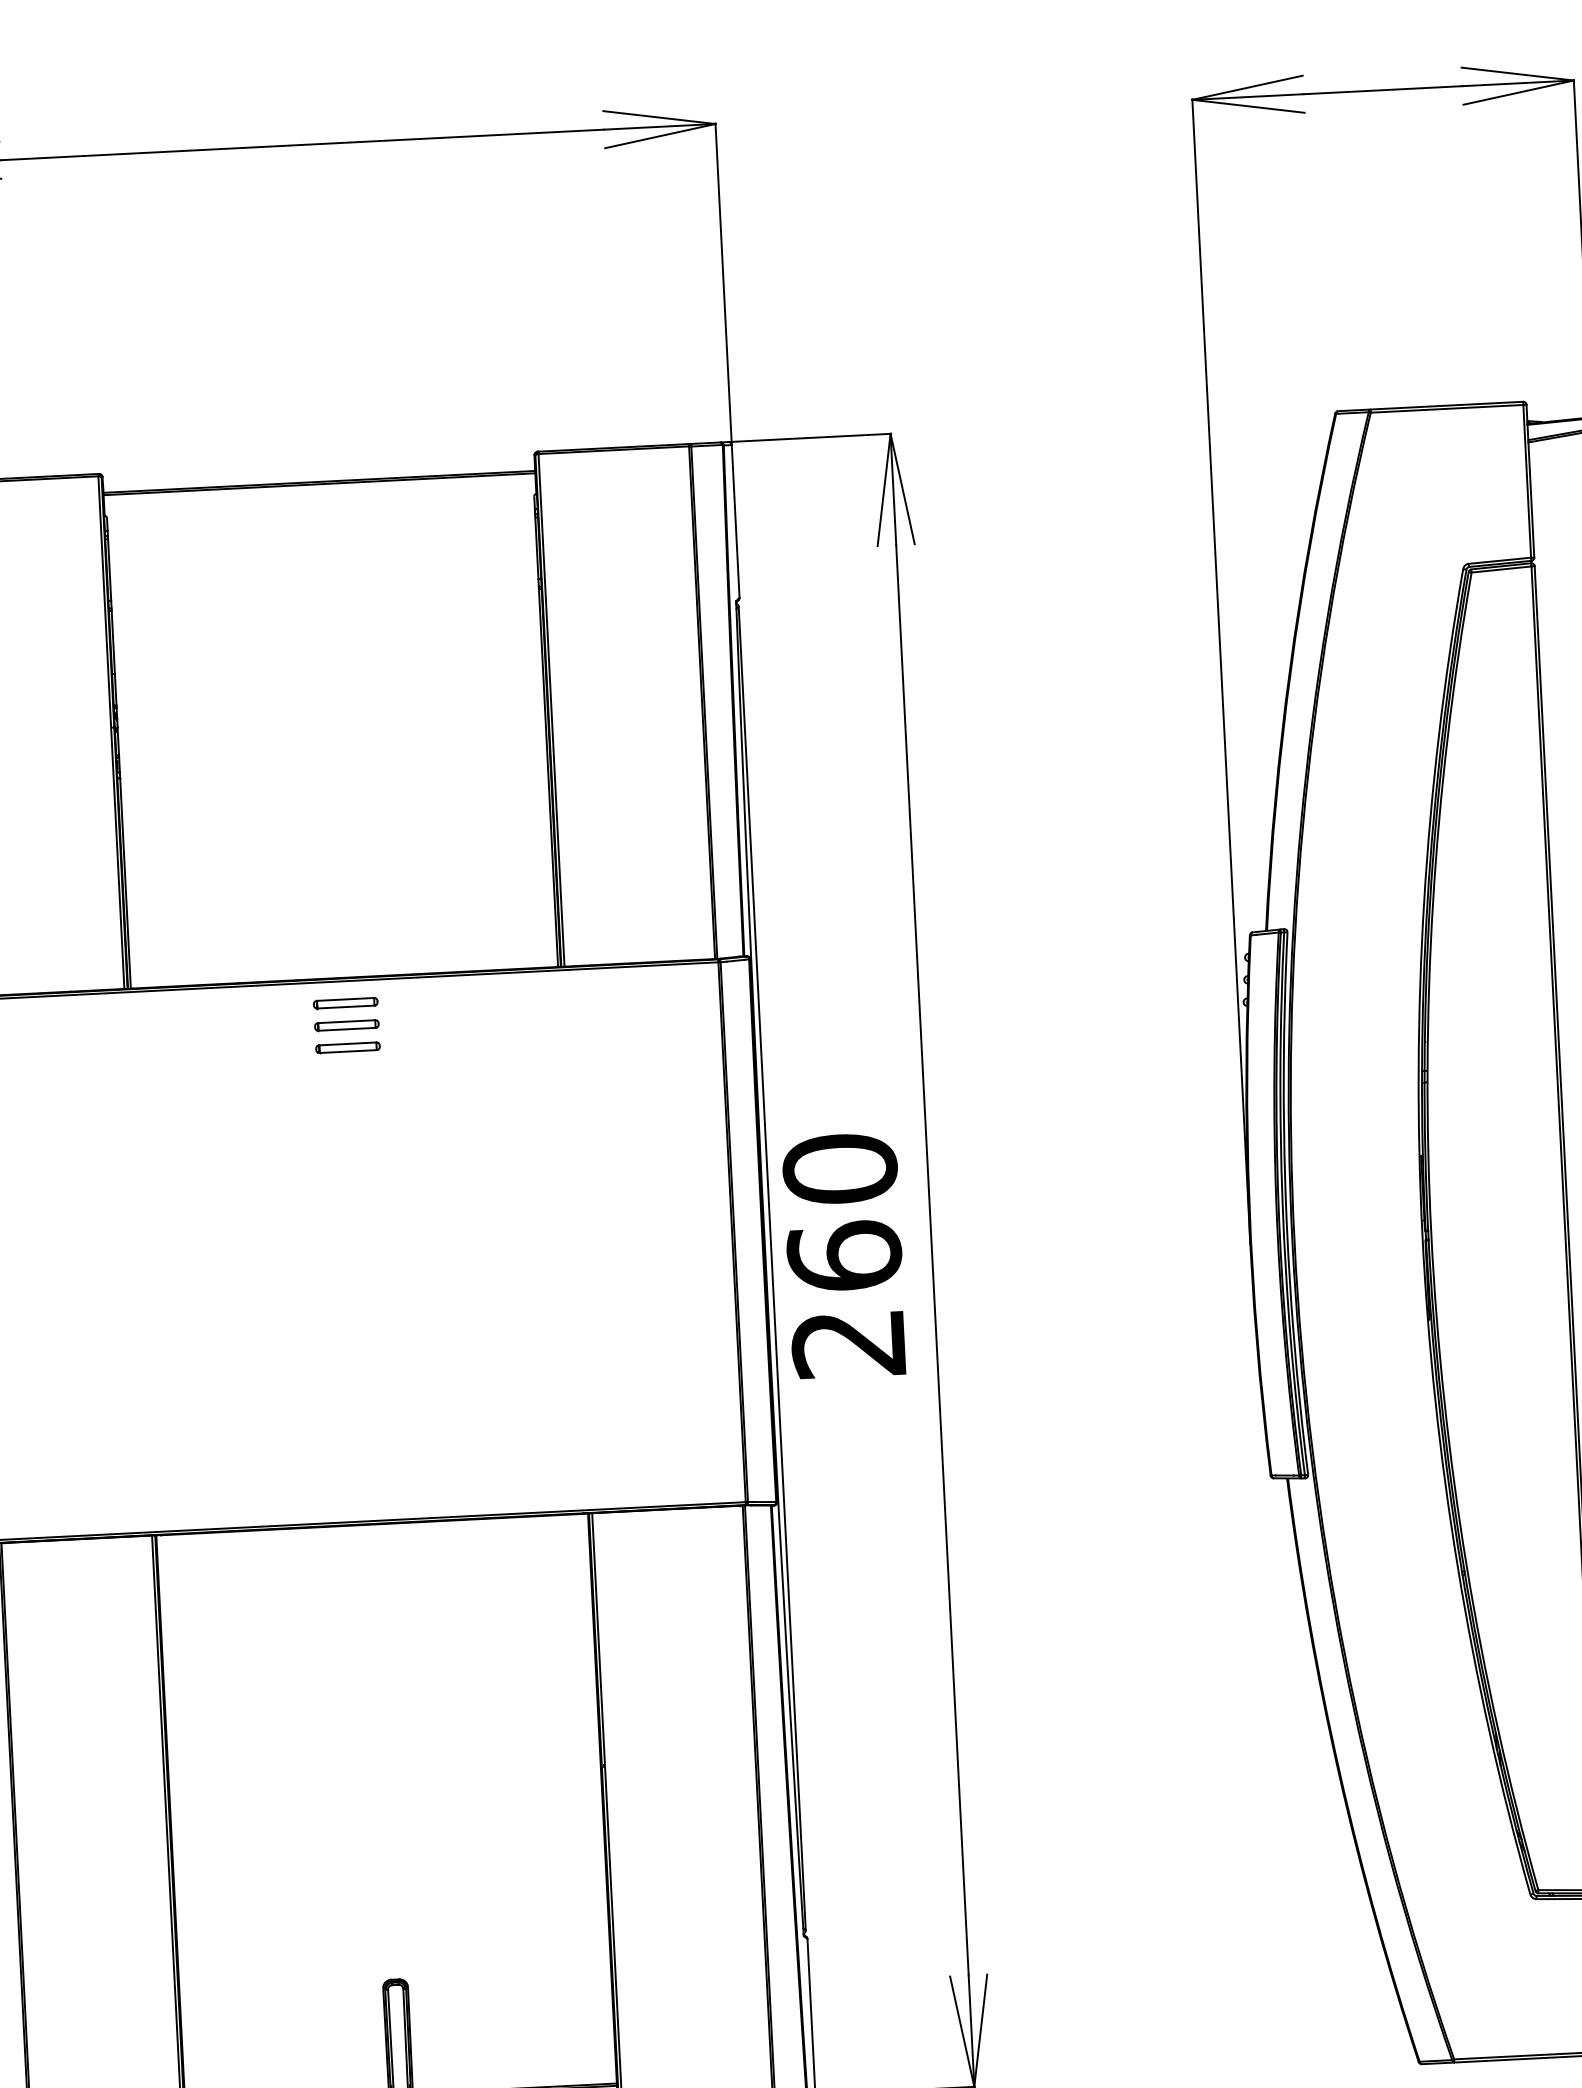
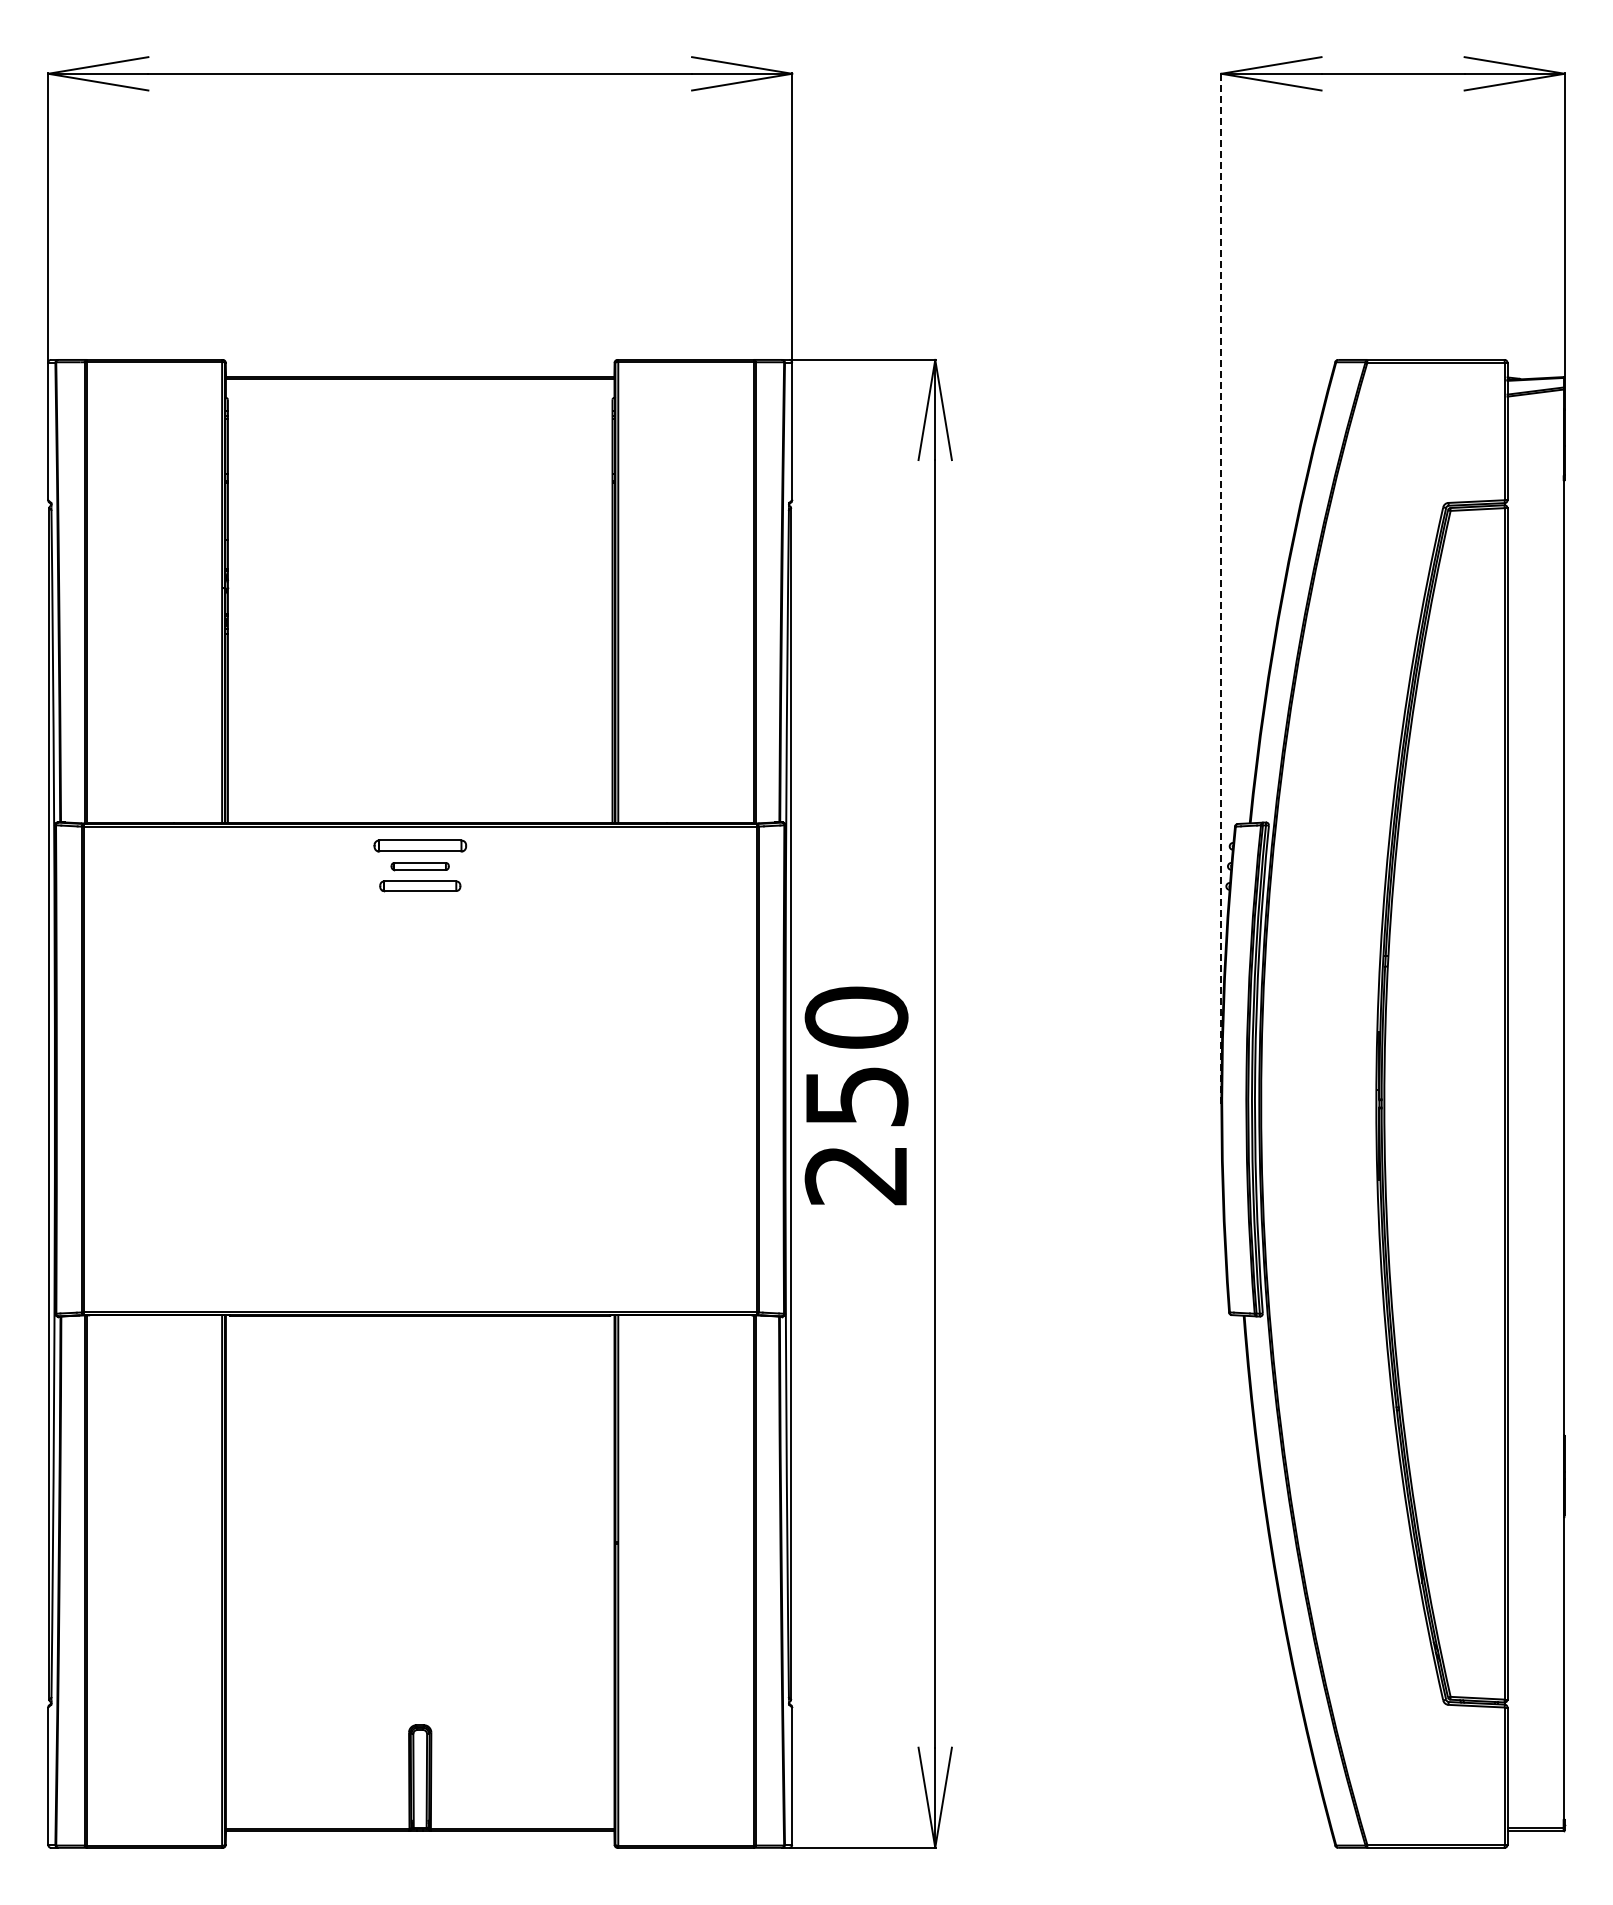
line: (1221, 671) -> (1221, 588), solid -> dashed
part: (344, 1003) -> (419, 846), size x1.6
part: (347, 1047) -> (419, 886), size x1.4
text: (844, 1255) -> (856, 1095), 260 -> 250

